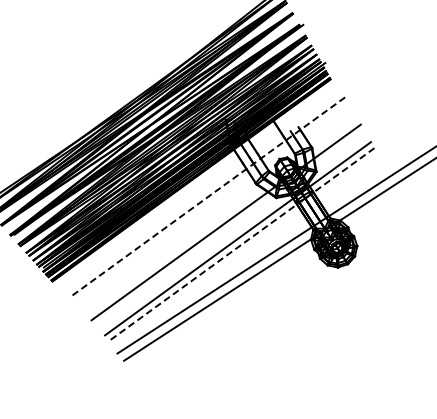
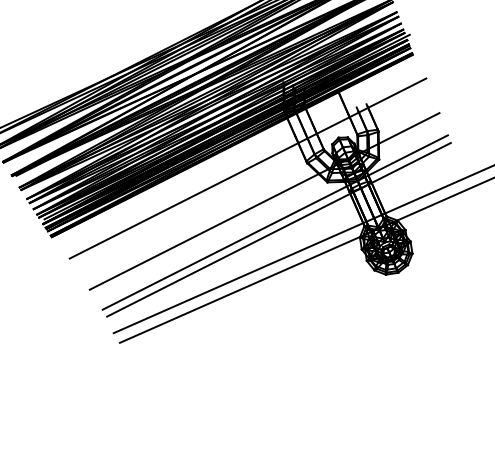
line: (207, 197) -> (247, 168), dashed -> solid
line: (242, 244) -> (279, 230), dashed -> solid

